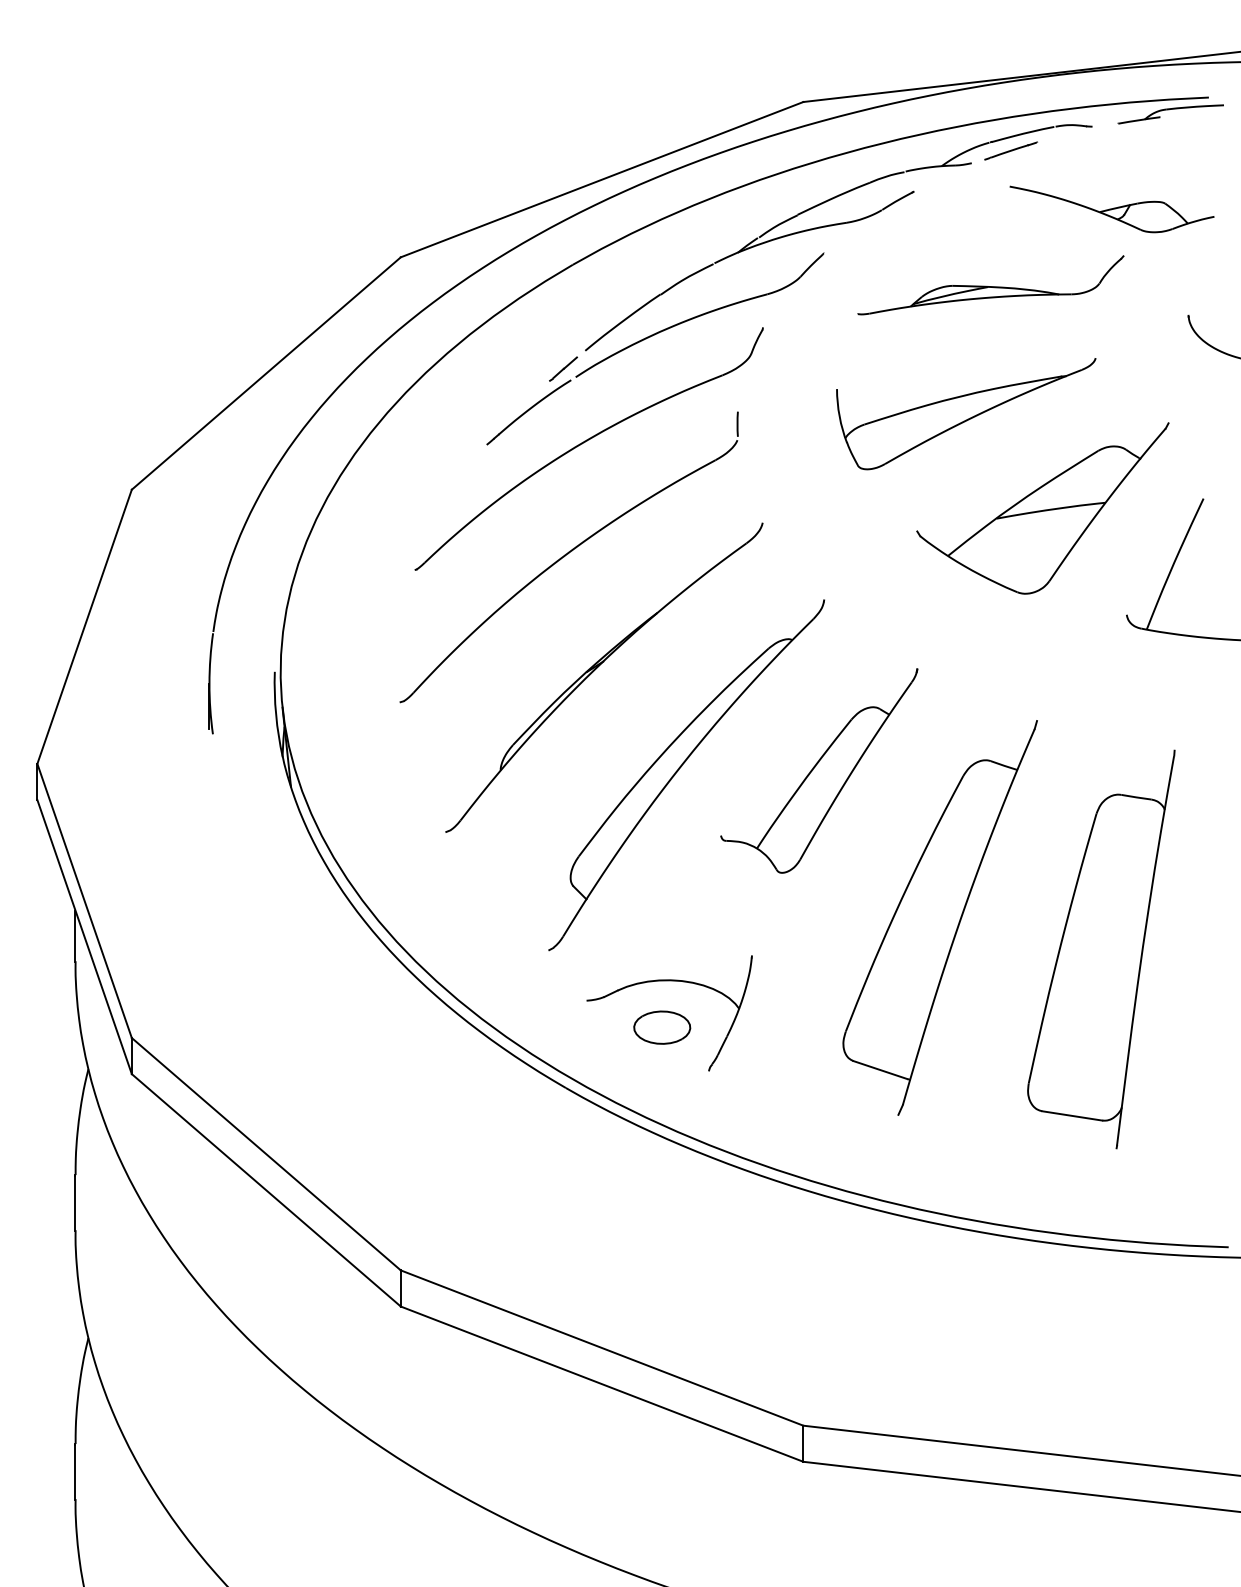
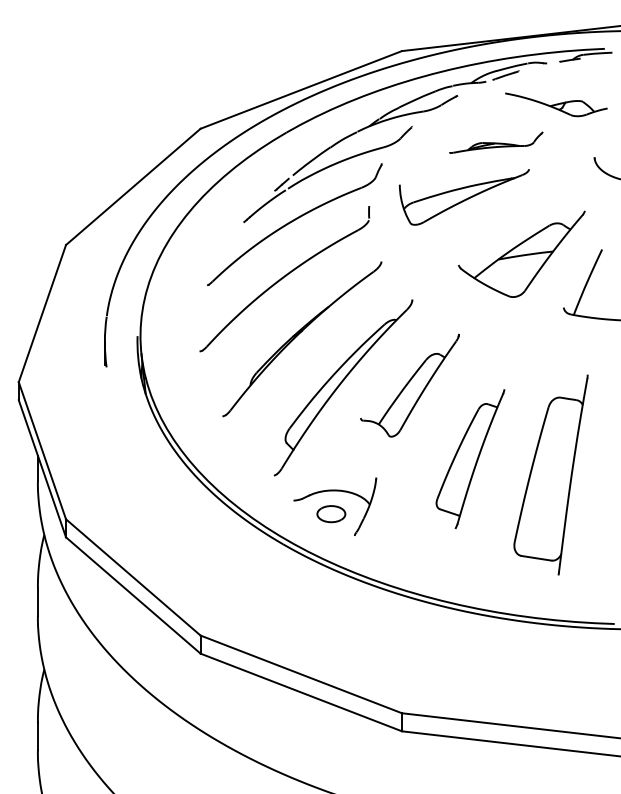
part: (992, 284) -> (496, 142), size x0.7
part: (964, 414) -> (463, 197), moved
part: (940, 916) -> (470, 458), size x0.7

